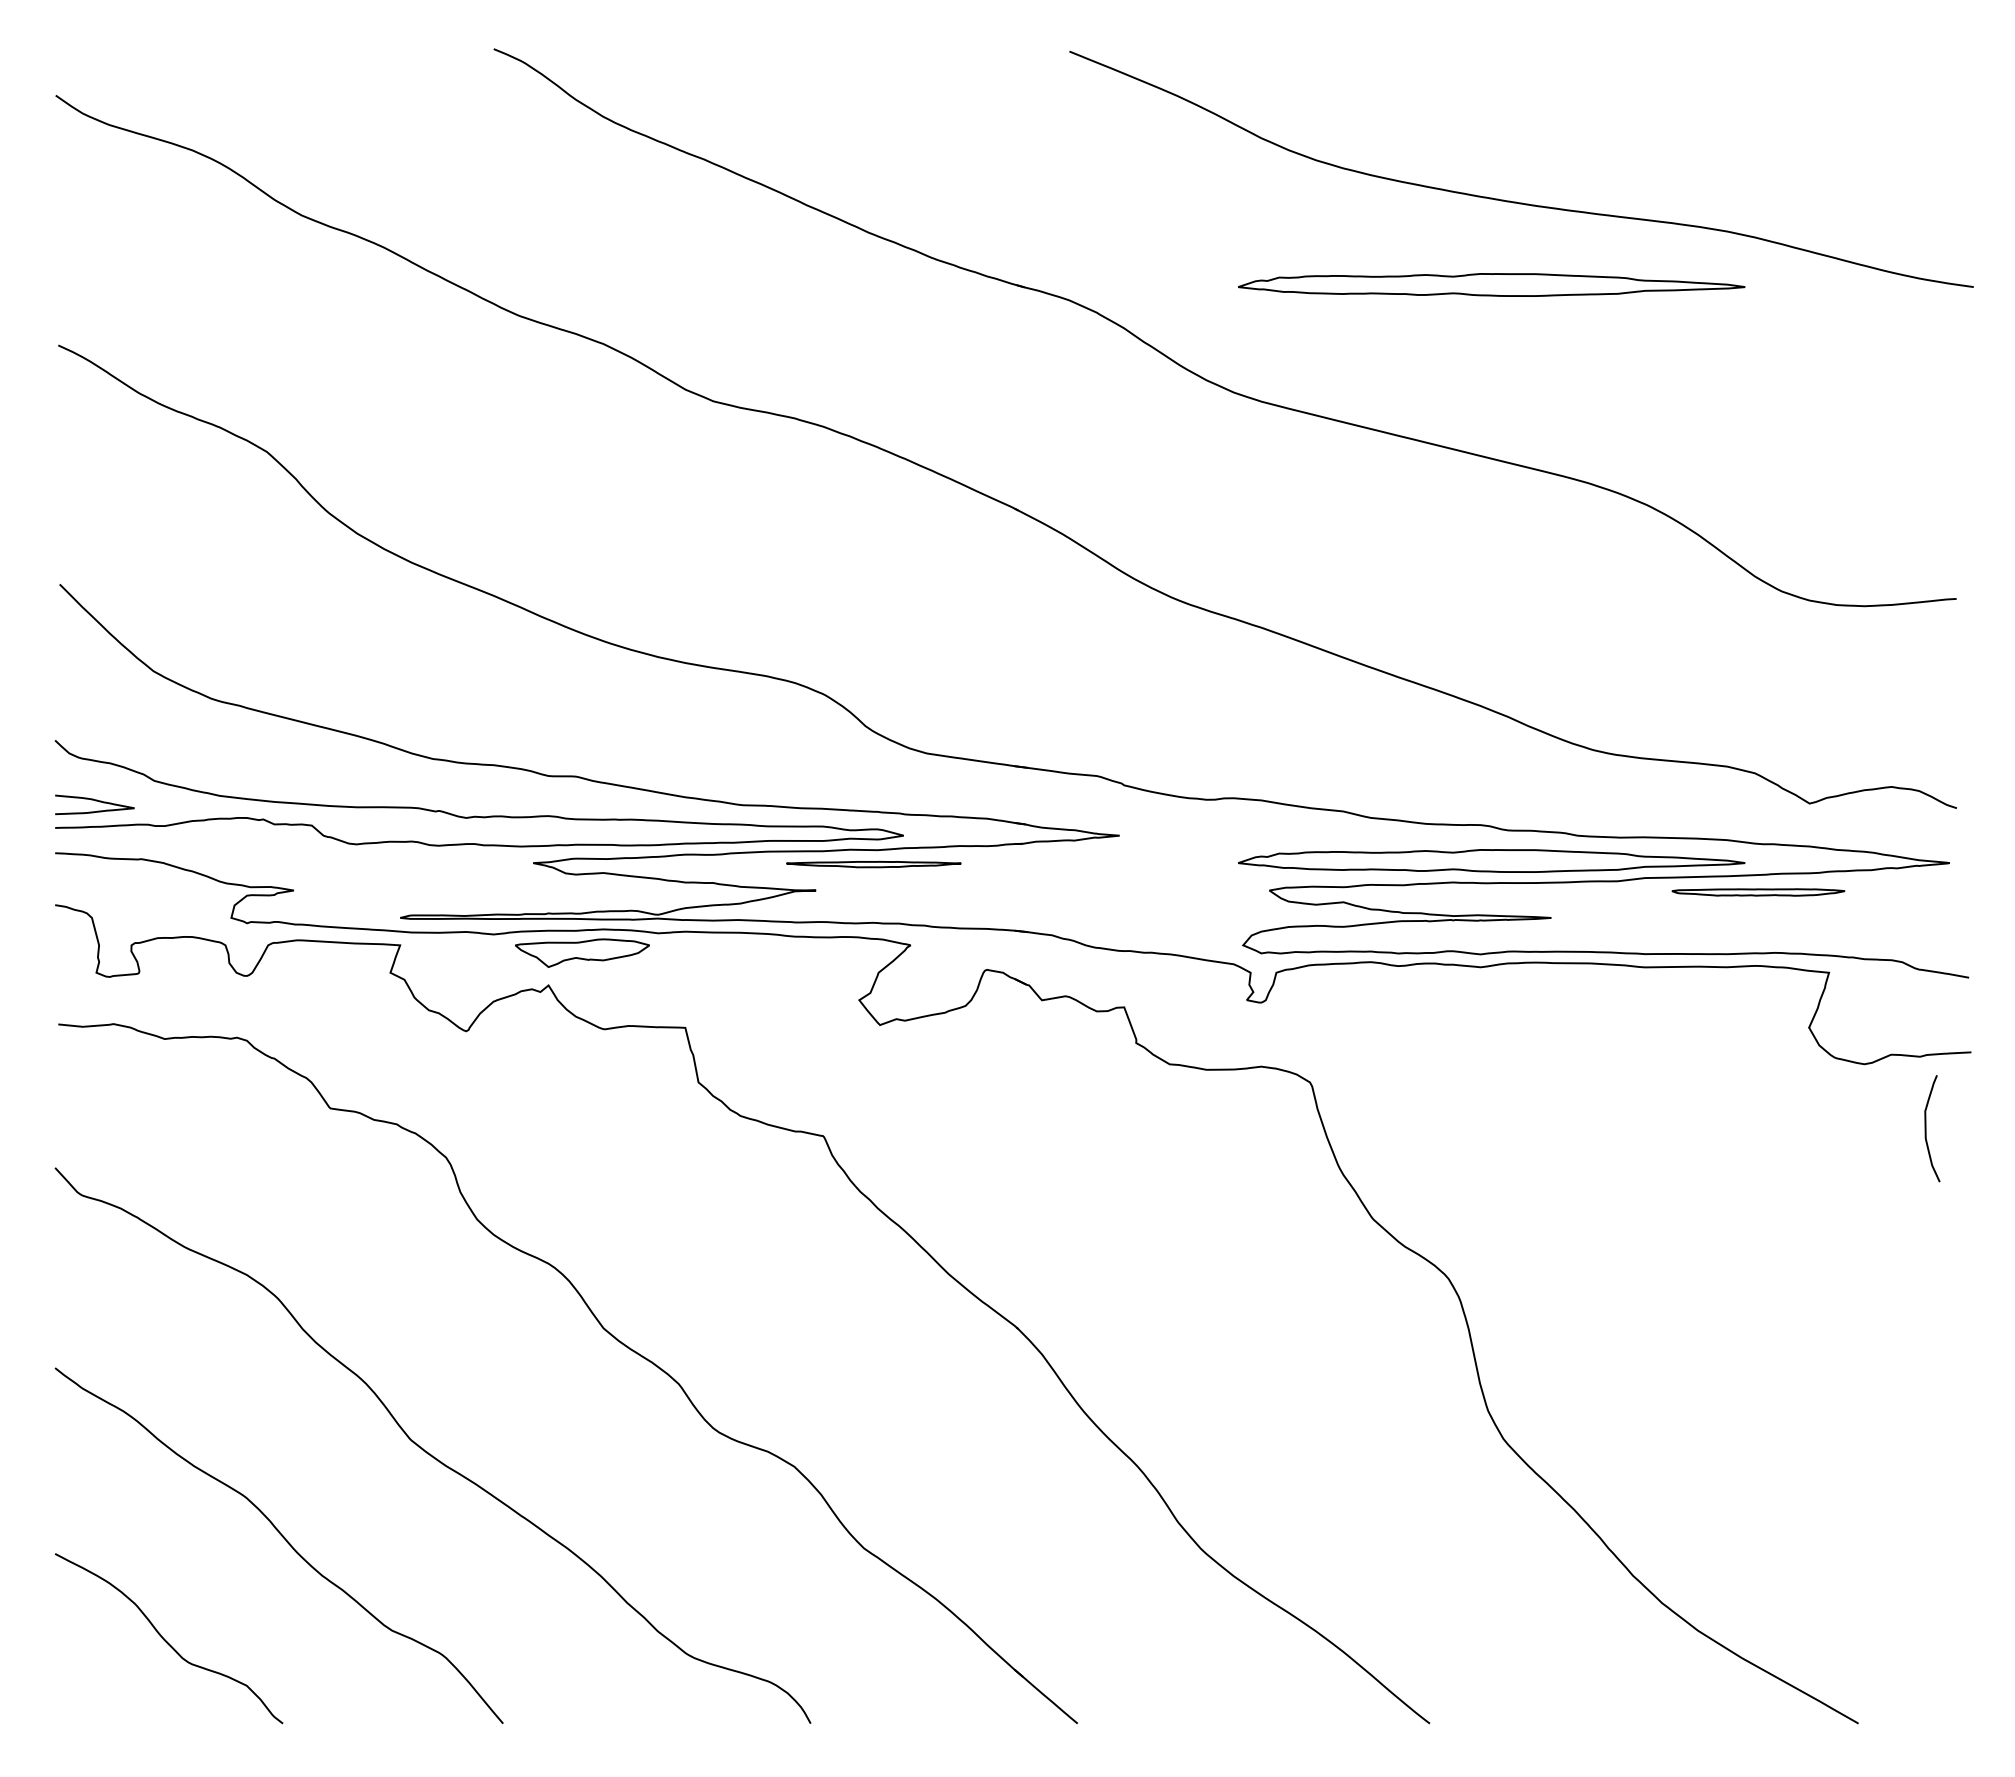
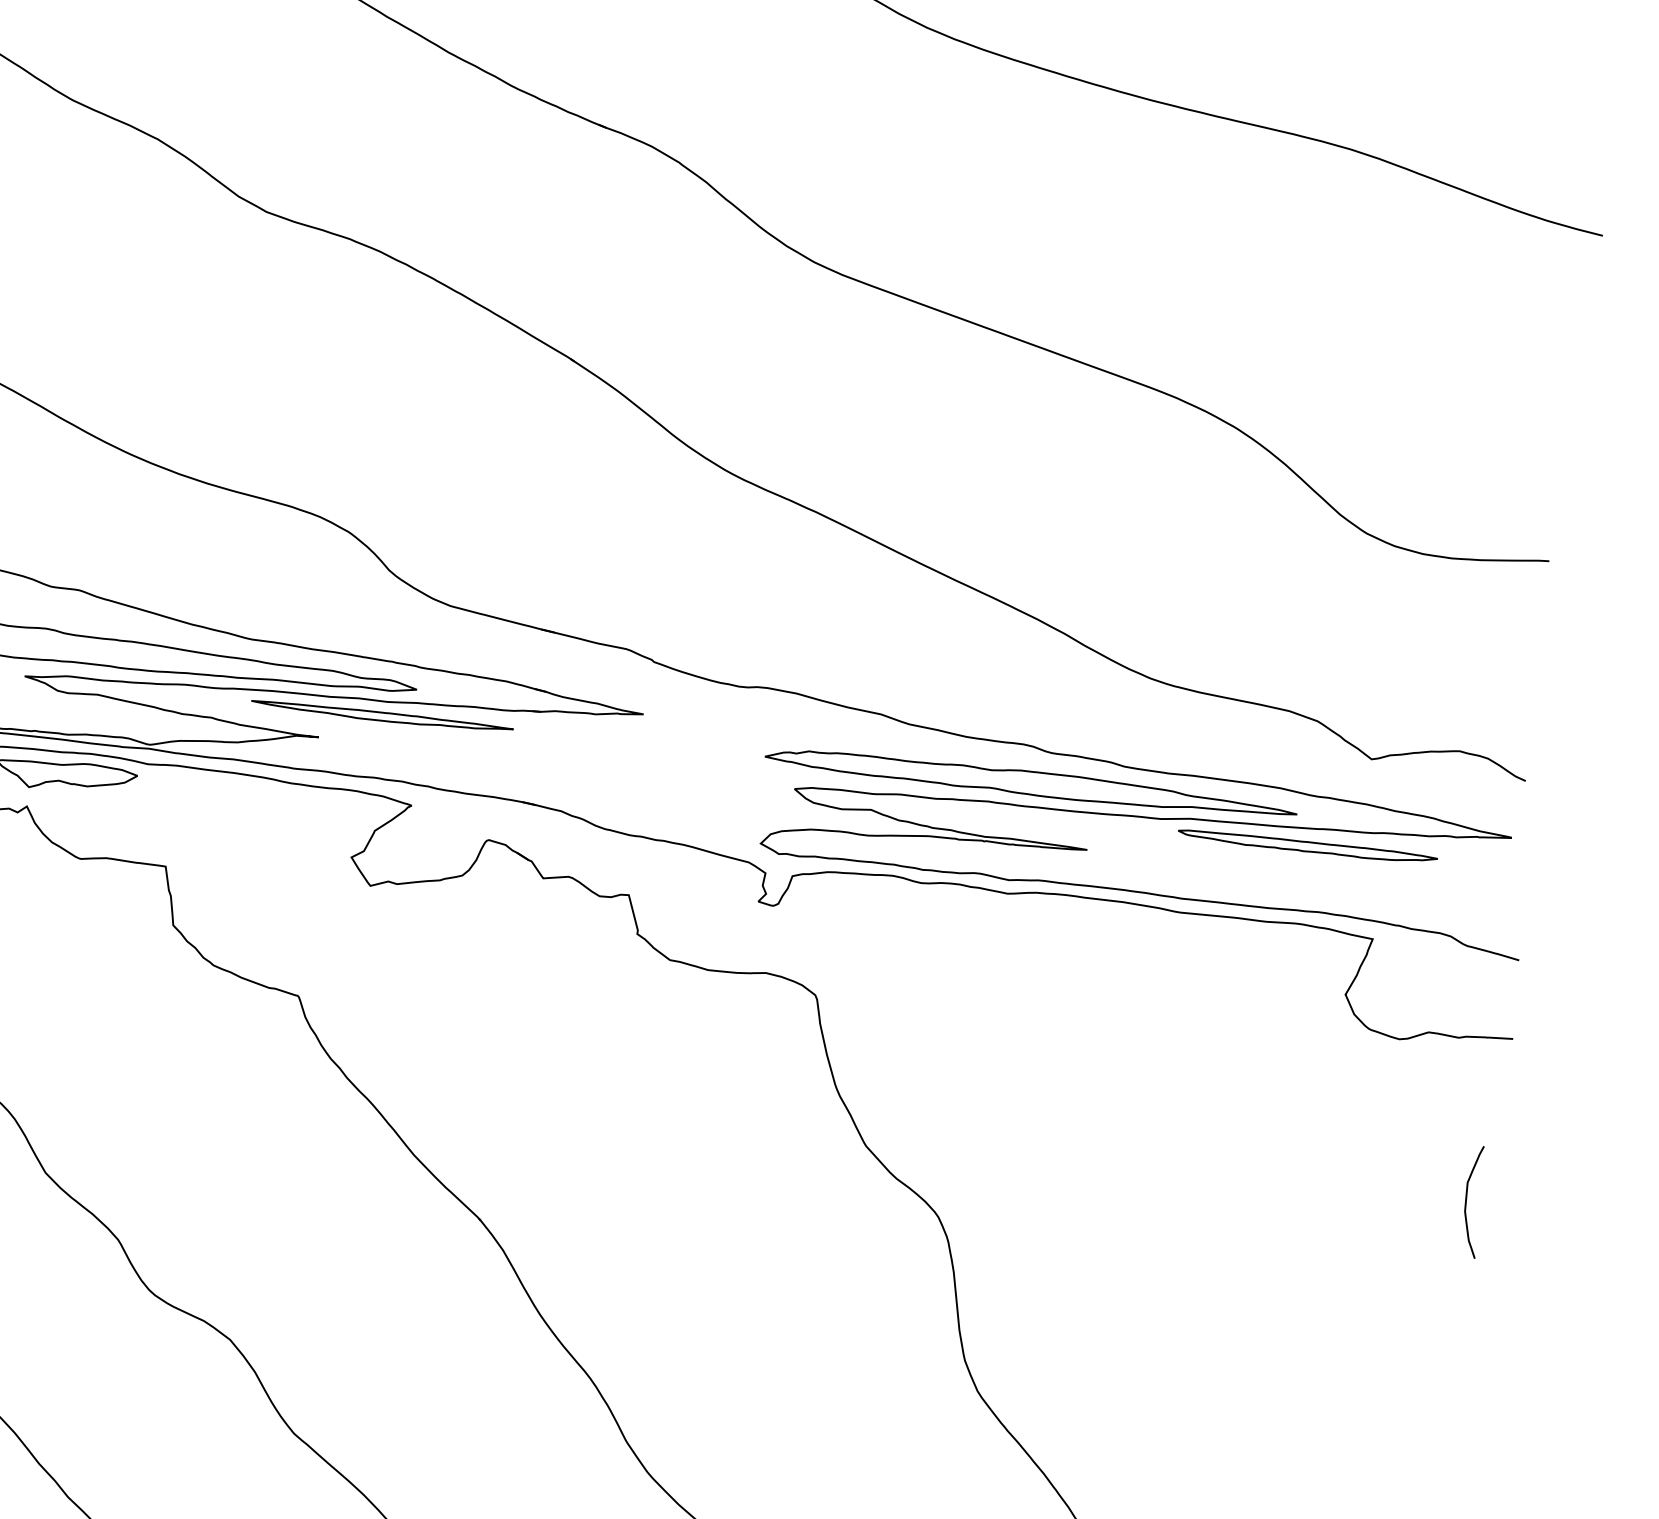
part: (1491, 284) -> (1096, 178), removed
part: (873, 864) -> (381, 716), size x1.43
part: (1758, 892) -> (1307, 846), size x1.43
curve: (1926, 1128) -> (1466, 1200), moved

